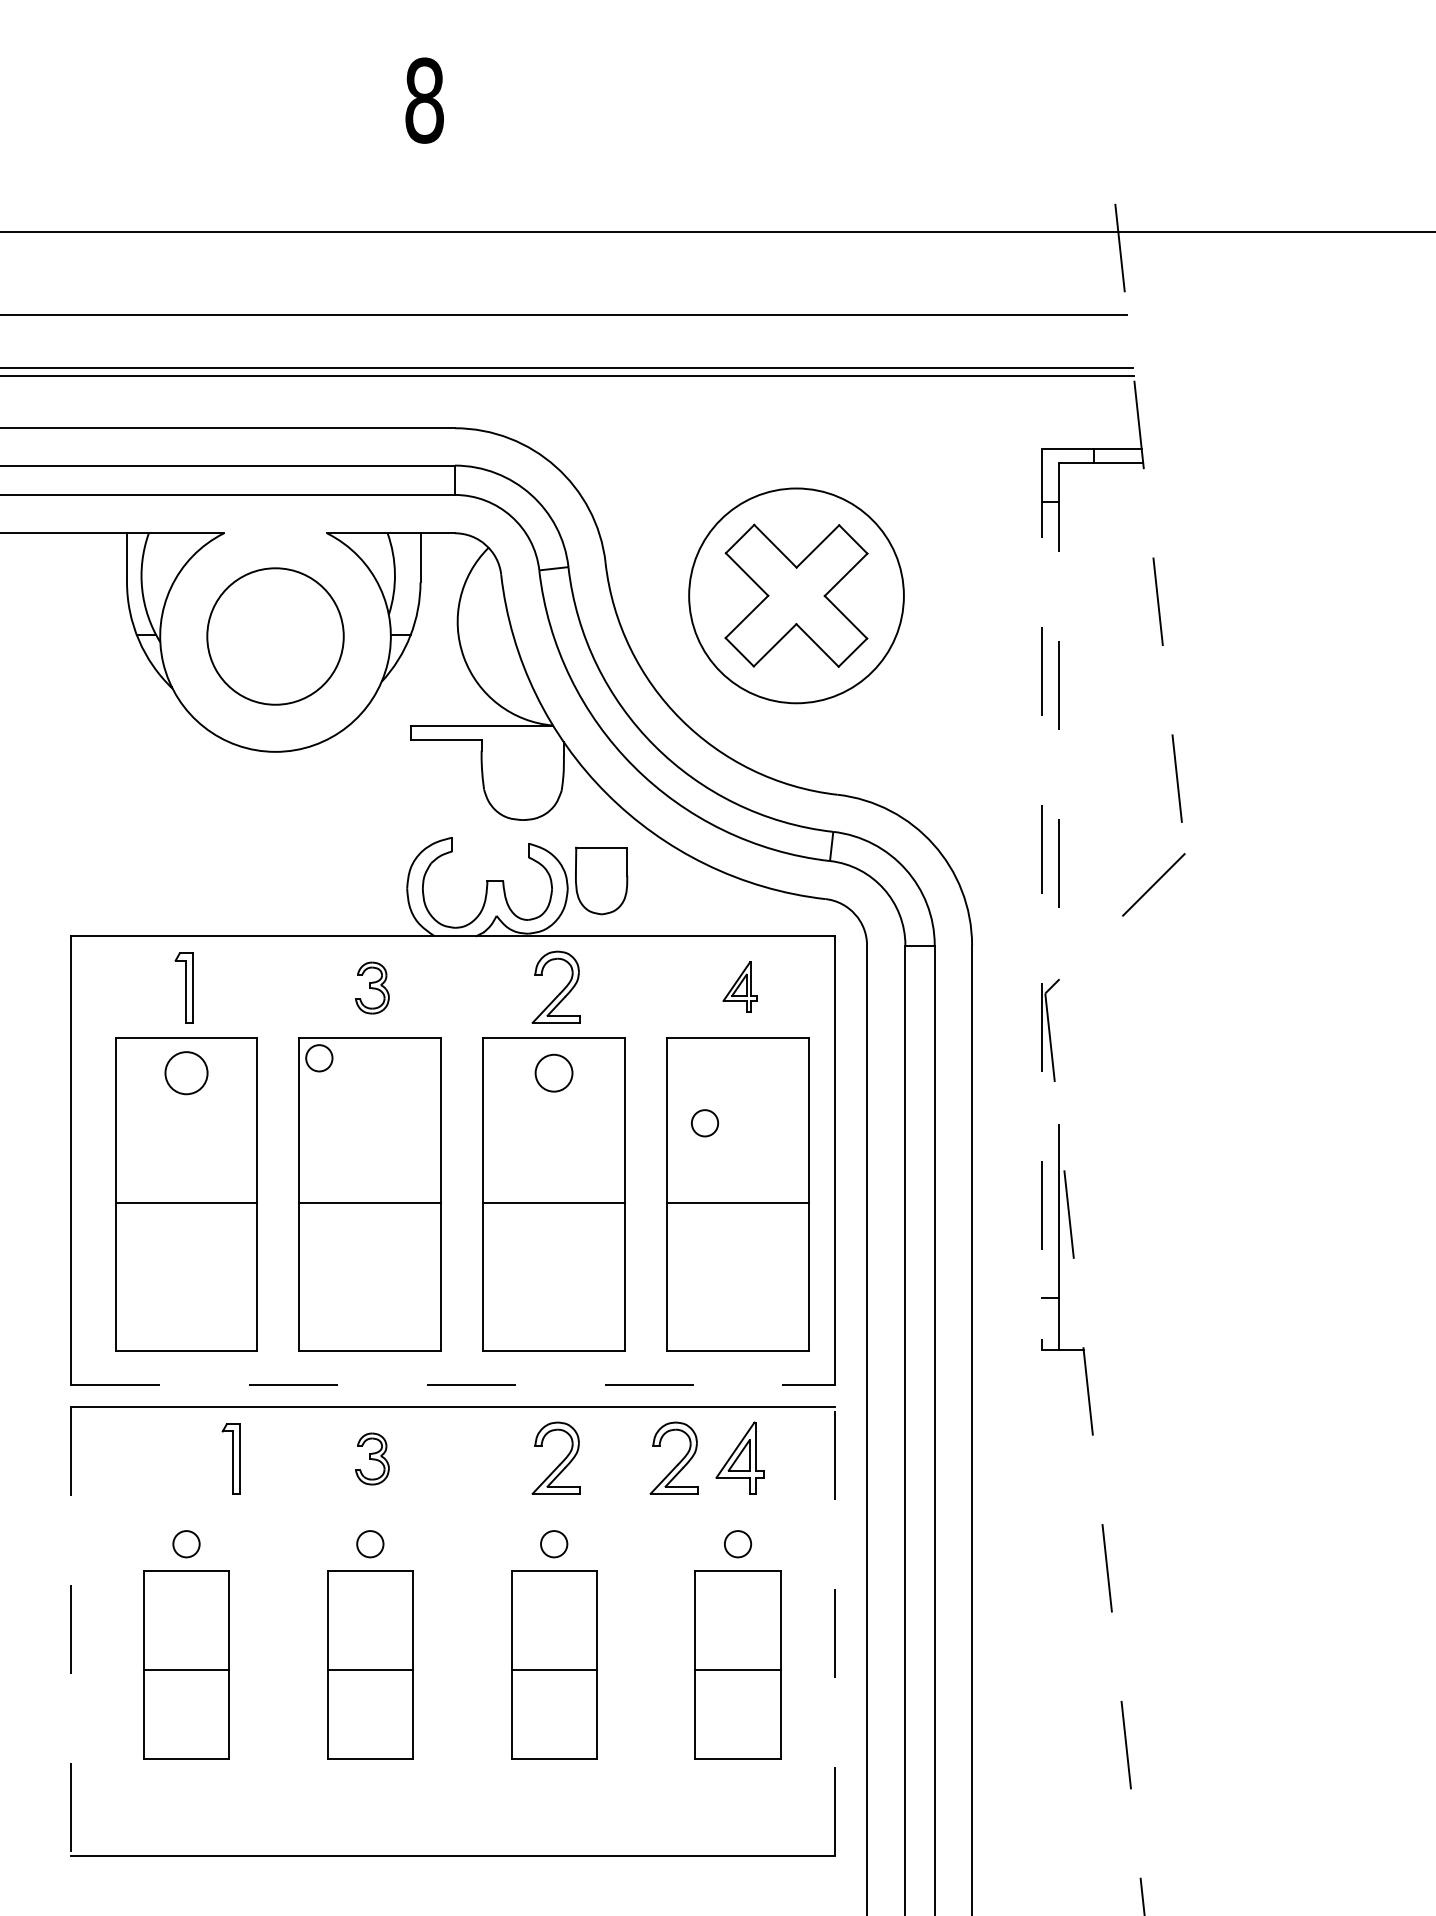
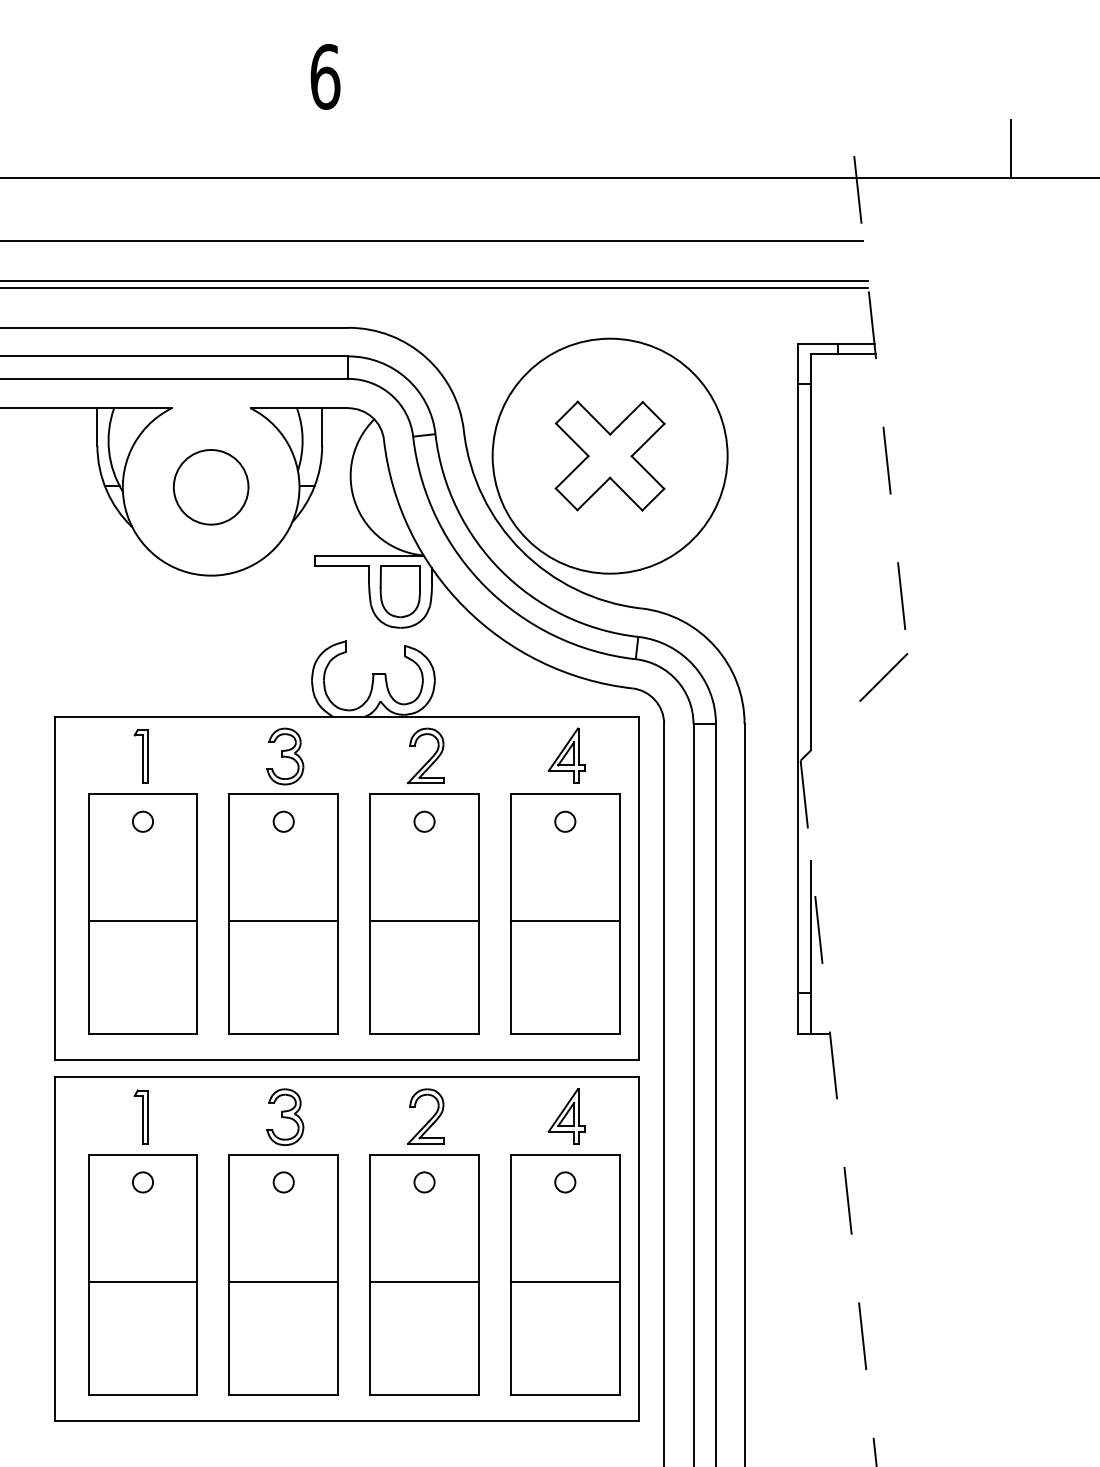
text: (424, 100) -> (325, 76), 8 -> 6
line: (1319, 194) -> (1010, 148), added
circle: (796, 595) -> (610, 455), size x1.43
circle: (275, 636) -> (211, 487), size x0.71
line: (1059, 721) -> (811, 552), dashed -> solid
part: (601, 880) -> (400, 591), moved
line: (1041, 900) -> (797, 689), dashed -> solid
part: (739, 986) -> (566, 755), size x1.43
part: (372, 987) -> (285, 756), size x1.43
circle: (319, 1058) -> (283, 821), moved
circle: (186, 1073) -> (142, 821), size x0.62
circle: (554, 1073) -> (424, 821), size x0.71
circle: (705, 1123) -> (565, 821), moved
line: (452, 1384) -> (346, 1060), dashed -> solid
part: (230, 1458) -> (140, 1116), moved
part: (372, 1458) -> (285, 1116), size x1.43
part: (678, 1462) -> (519, 1119), removed
line: (834, 1630) -> (639, 1248), dashed -> solid
line: (70, 1631) -> (54, 1249), dashed -> solid
part: (186, 1664) -> (142, 1274), size x1.67
part: (369, 1664) -> (283, 1274), size x1.67
part: (553, 1664) -> (424, 1274), size x1.67
part: (737, 1664) -> (564, 1274), size x1.67

